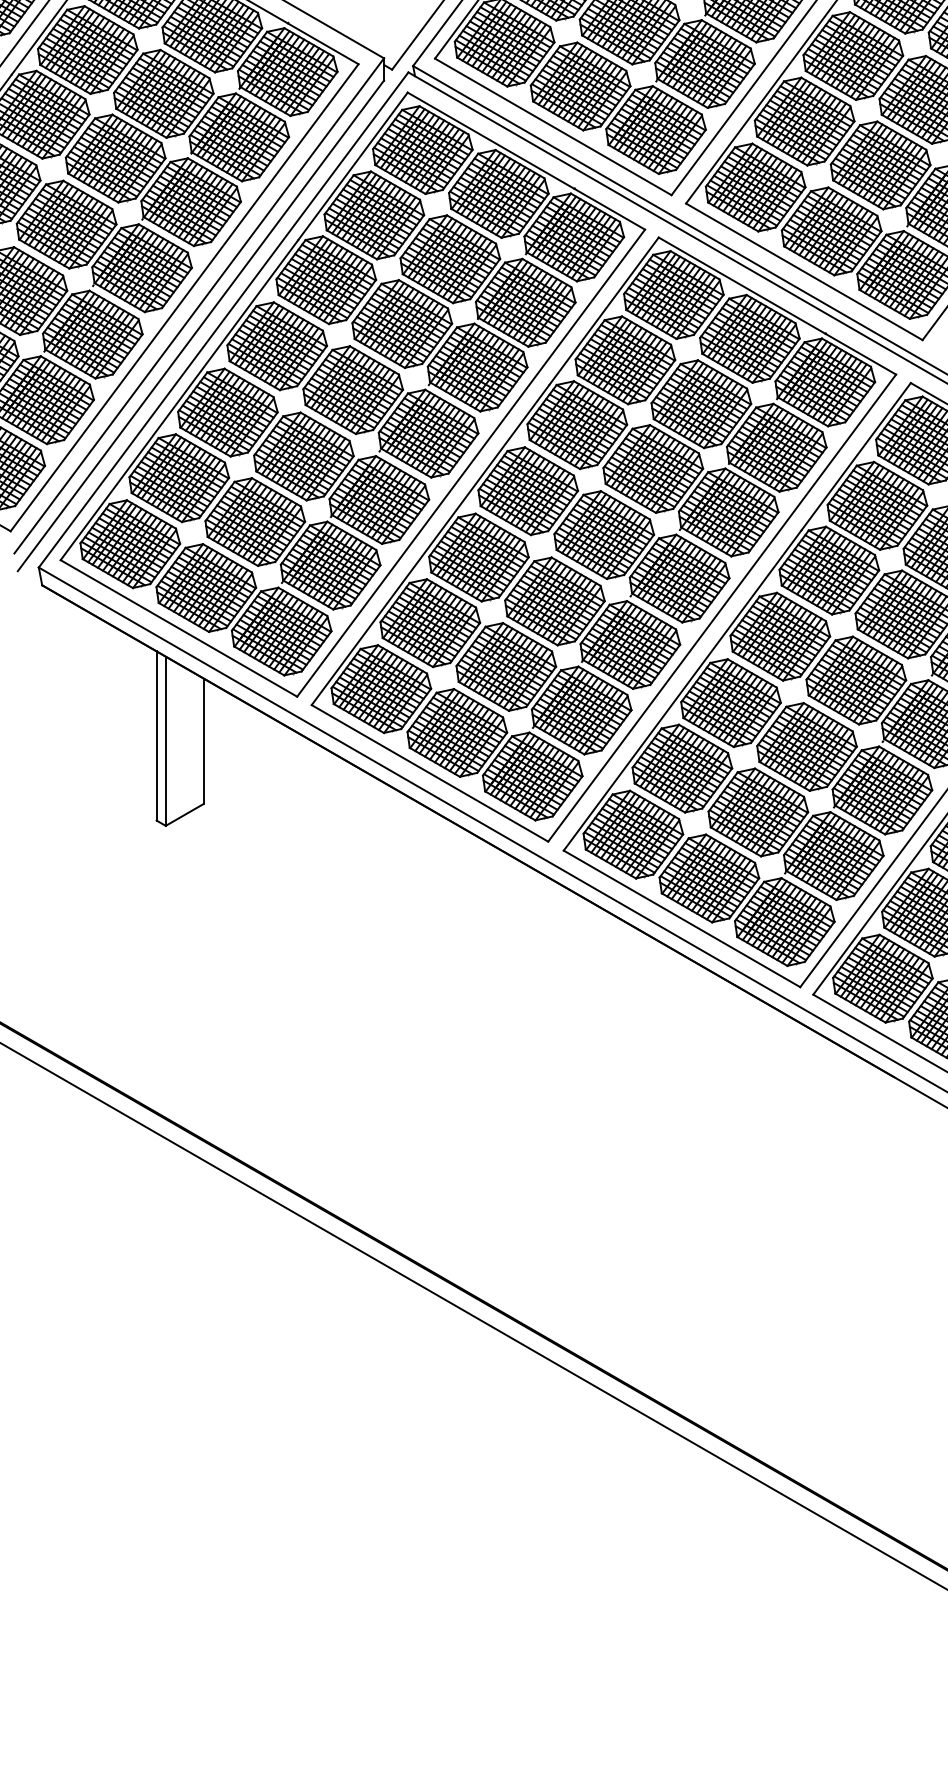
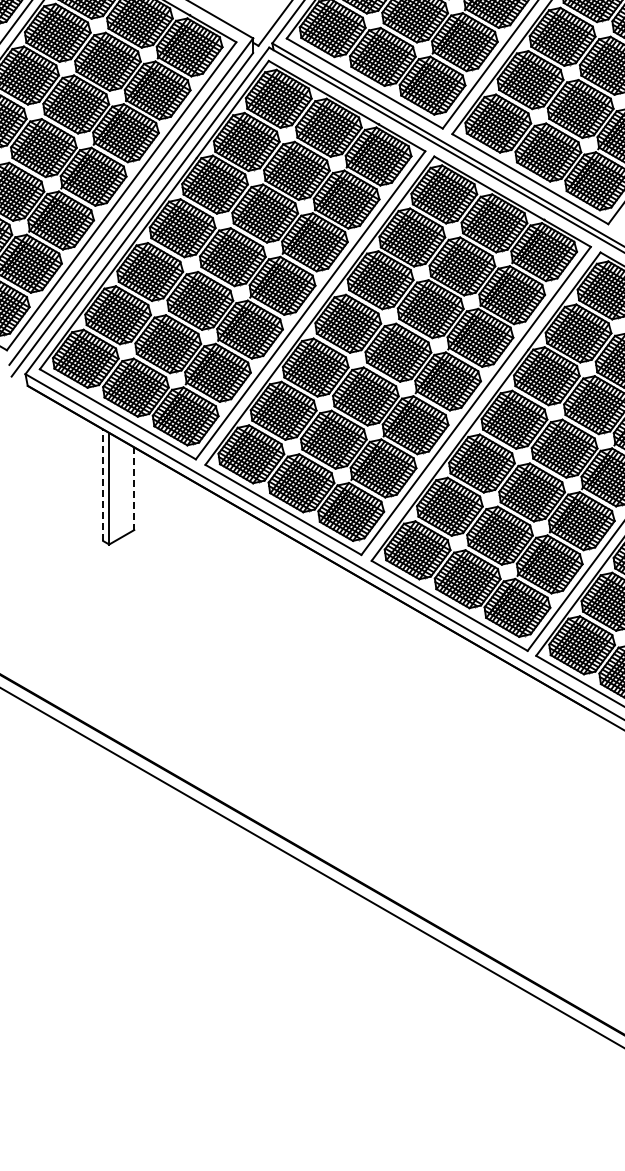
line: (157, 736) -> (103, 485), solid -> dashed
line: (204, 742) -> (134, 489), solid -> dashed

